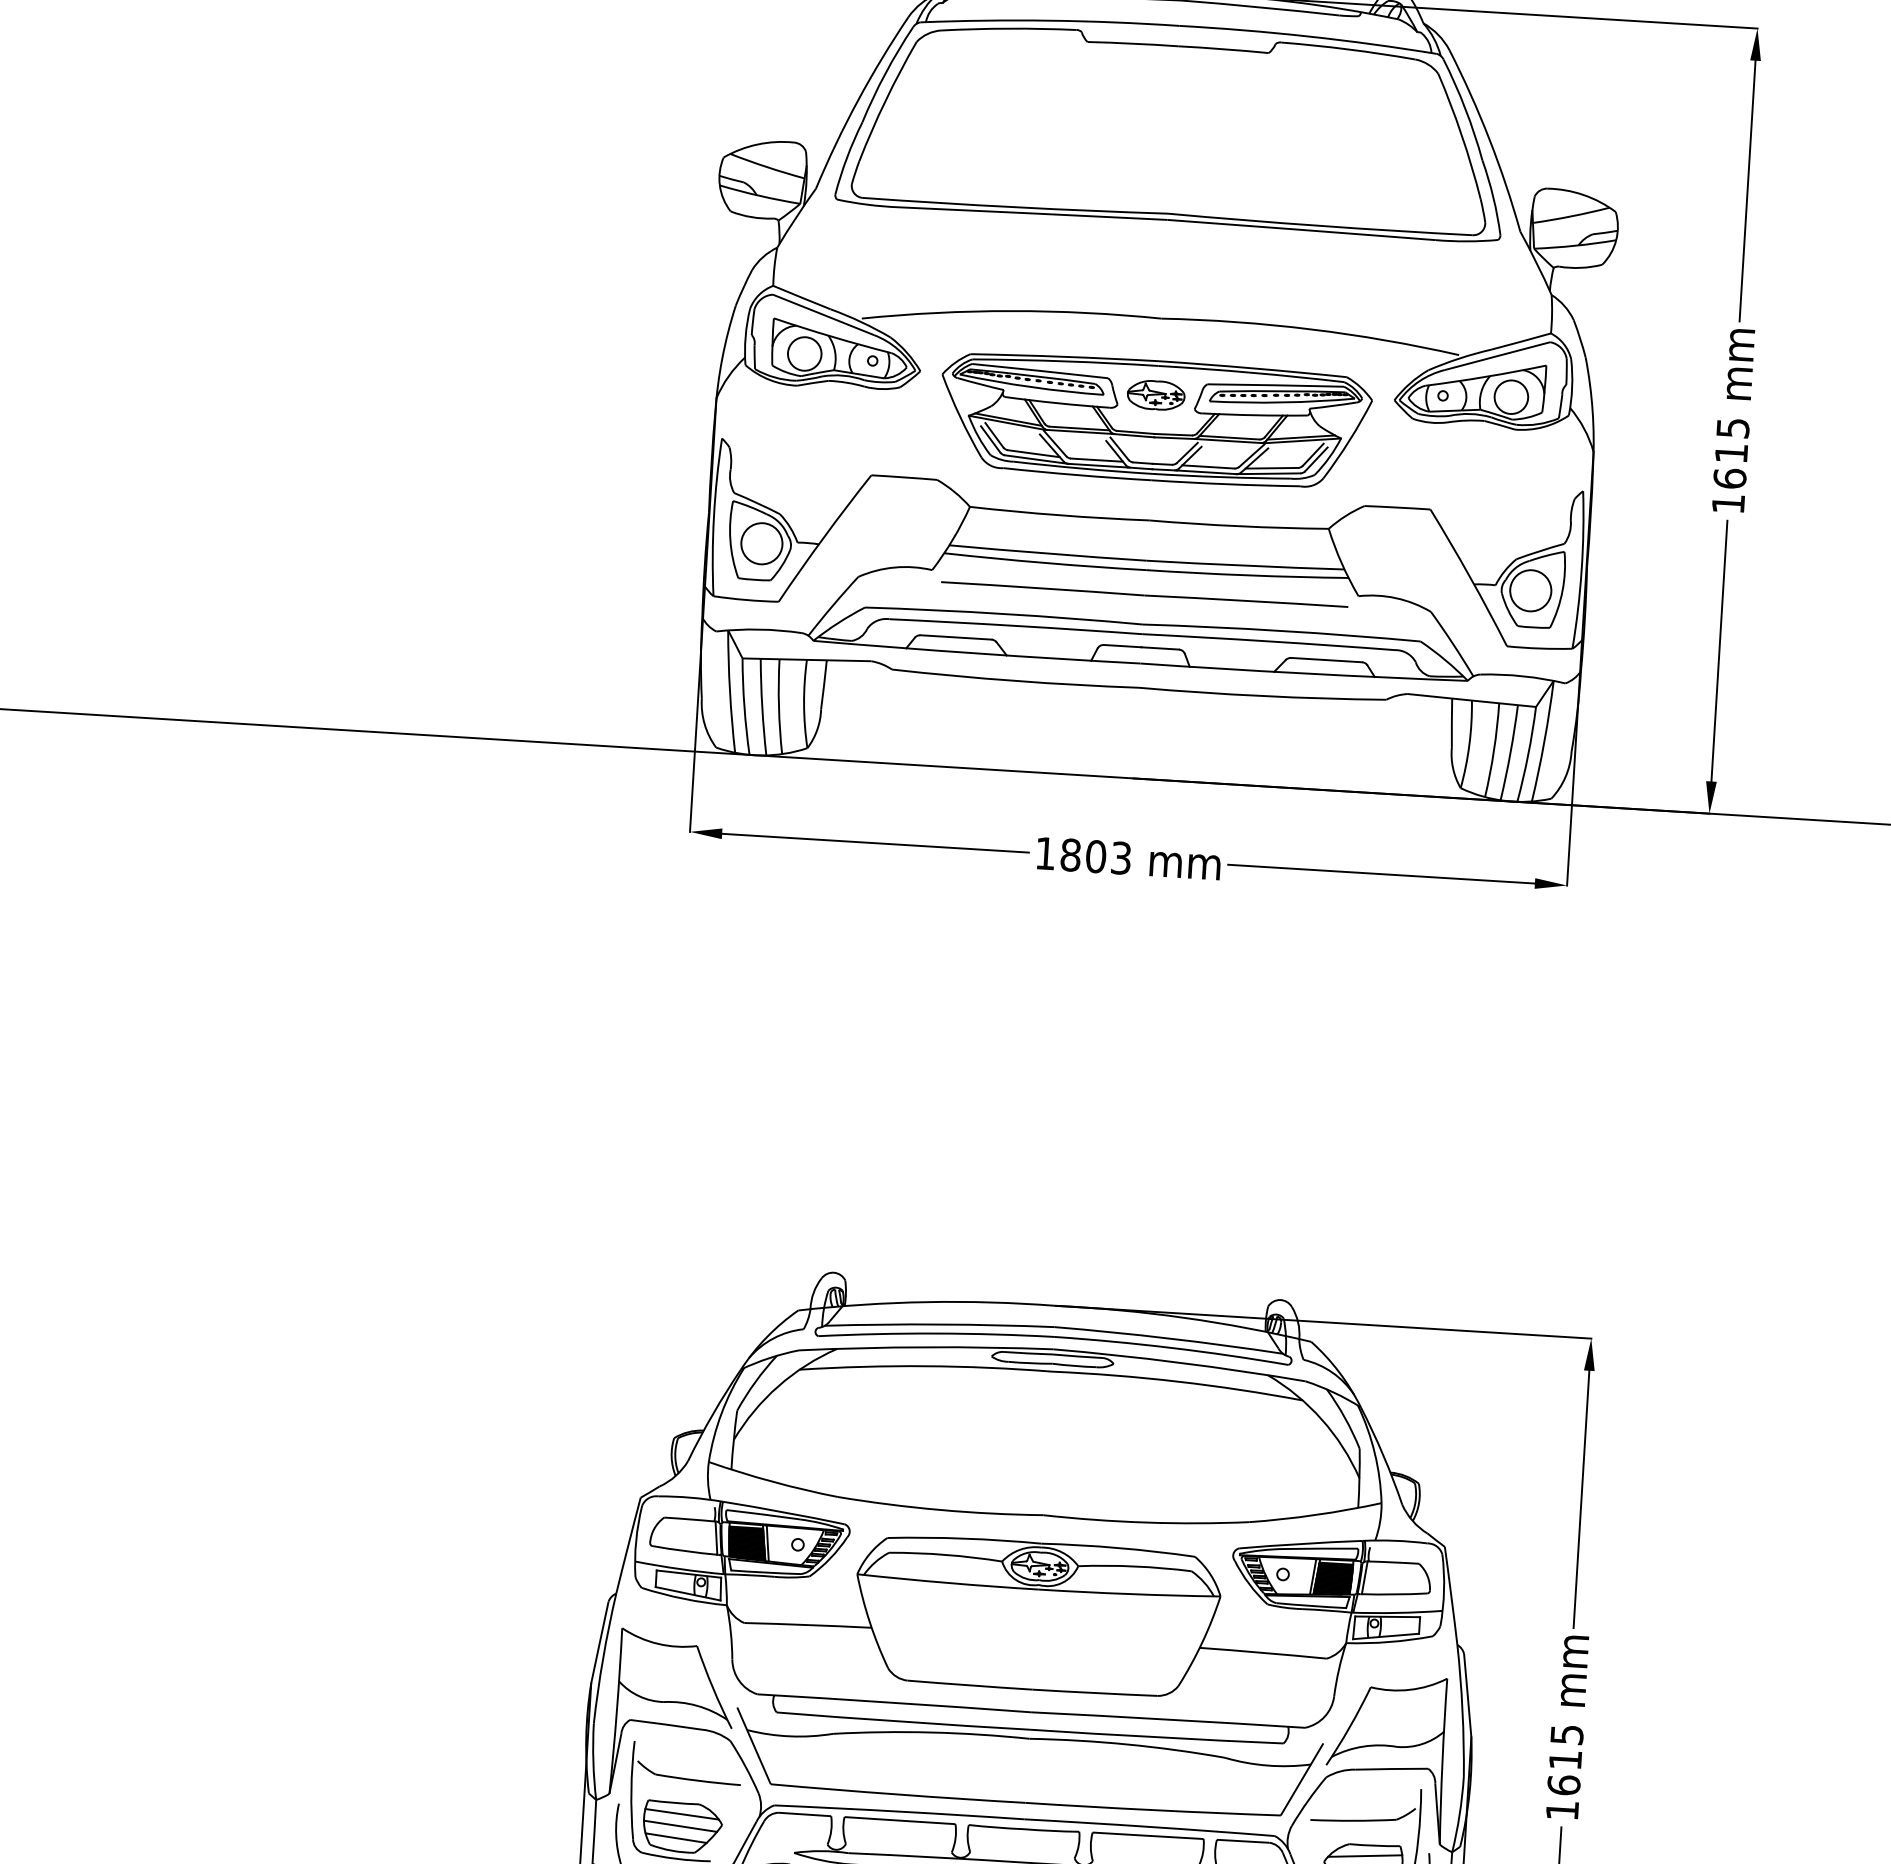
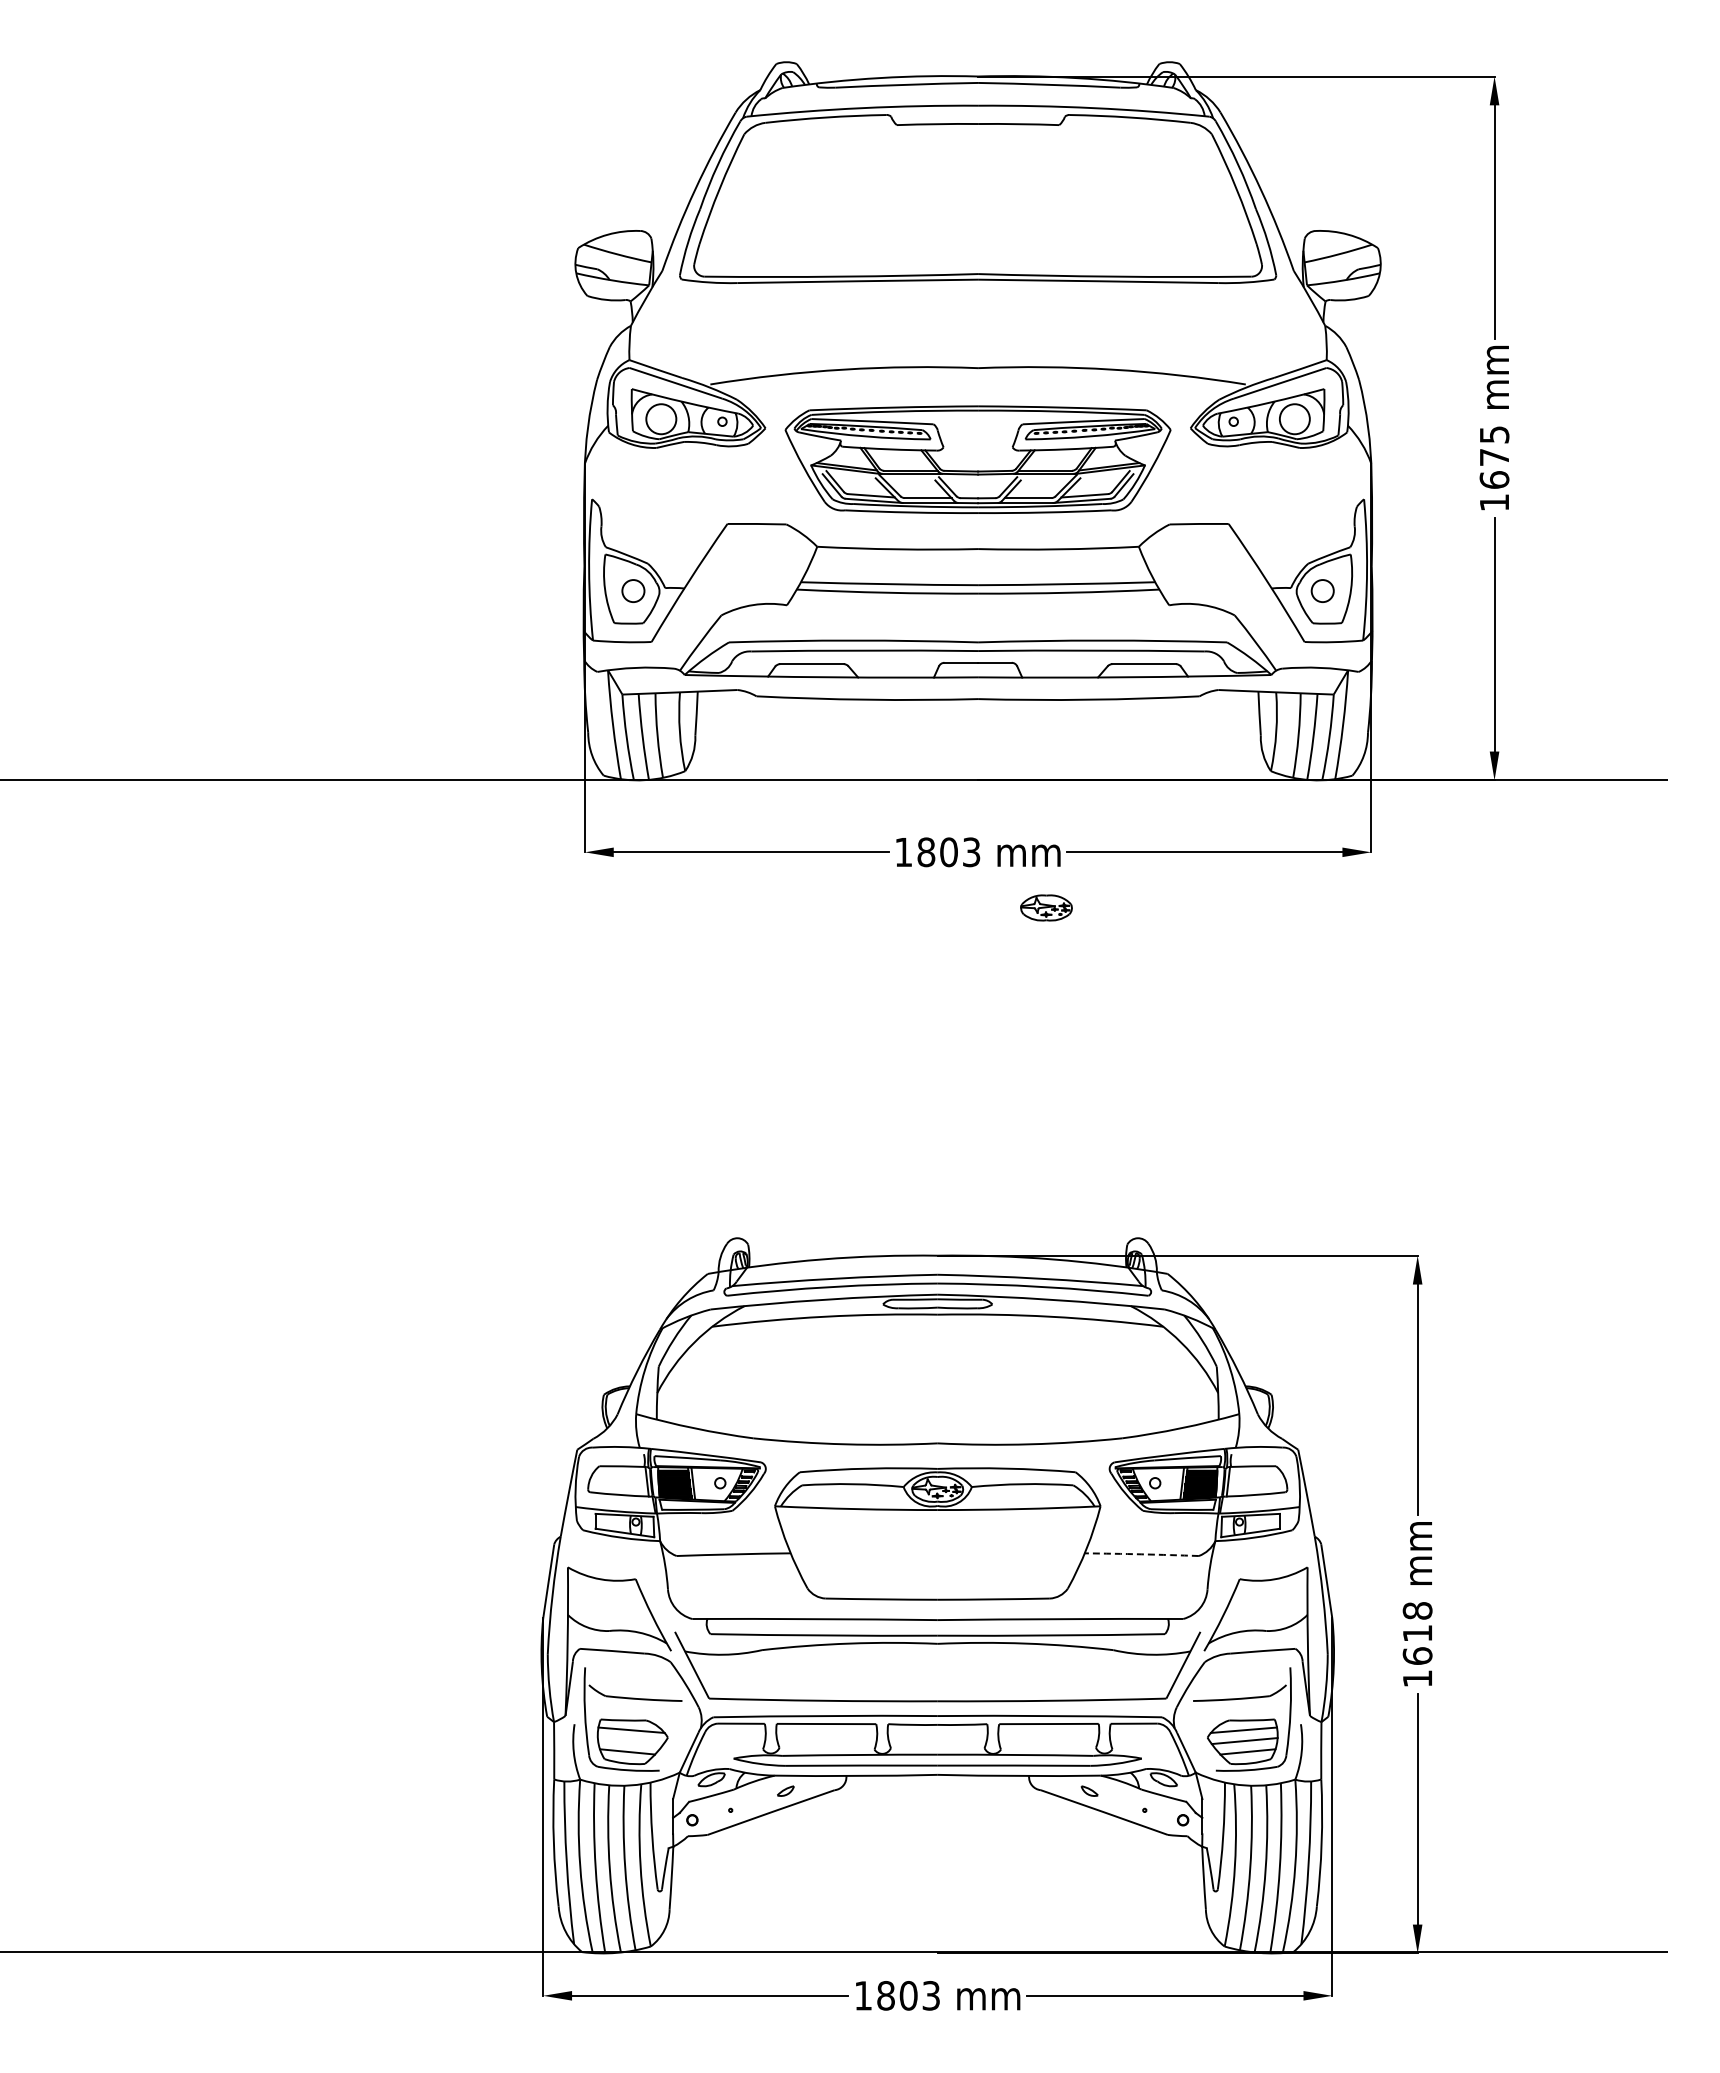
part: (1156, 394) -> (1046, 907), moved
text: (1731, 453) -> (1494, 457), 1615 -> 1675
circle: (762, 543) -> (633, 590), size x0.6
circle: (1530, 590) -> (1322, 590), size x0.6
line: (1144, 594) -> (977, 615), removed
arc: (1262, 1653) -> (1141, 1554), solid -> dashed
text: (1566, 1734) -> (1417, 1610), 1615 -> 1618
line: (680, 1826) -> (630, 1741), removed

